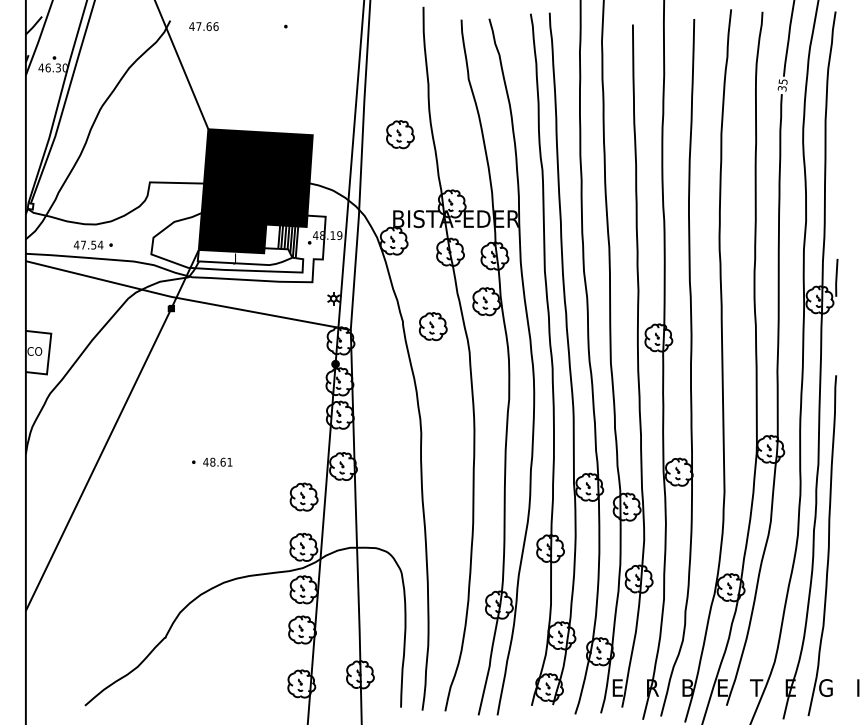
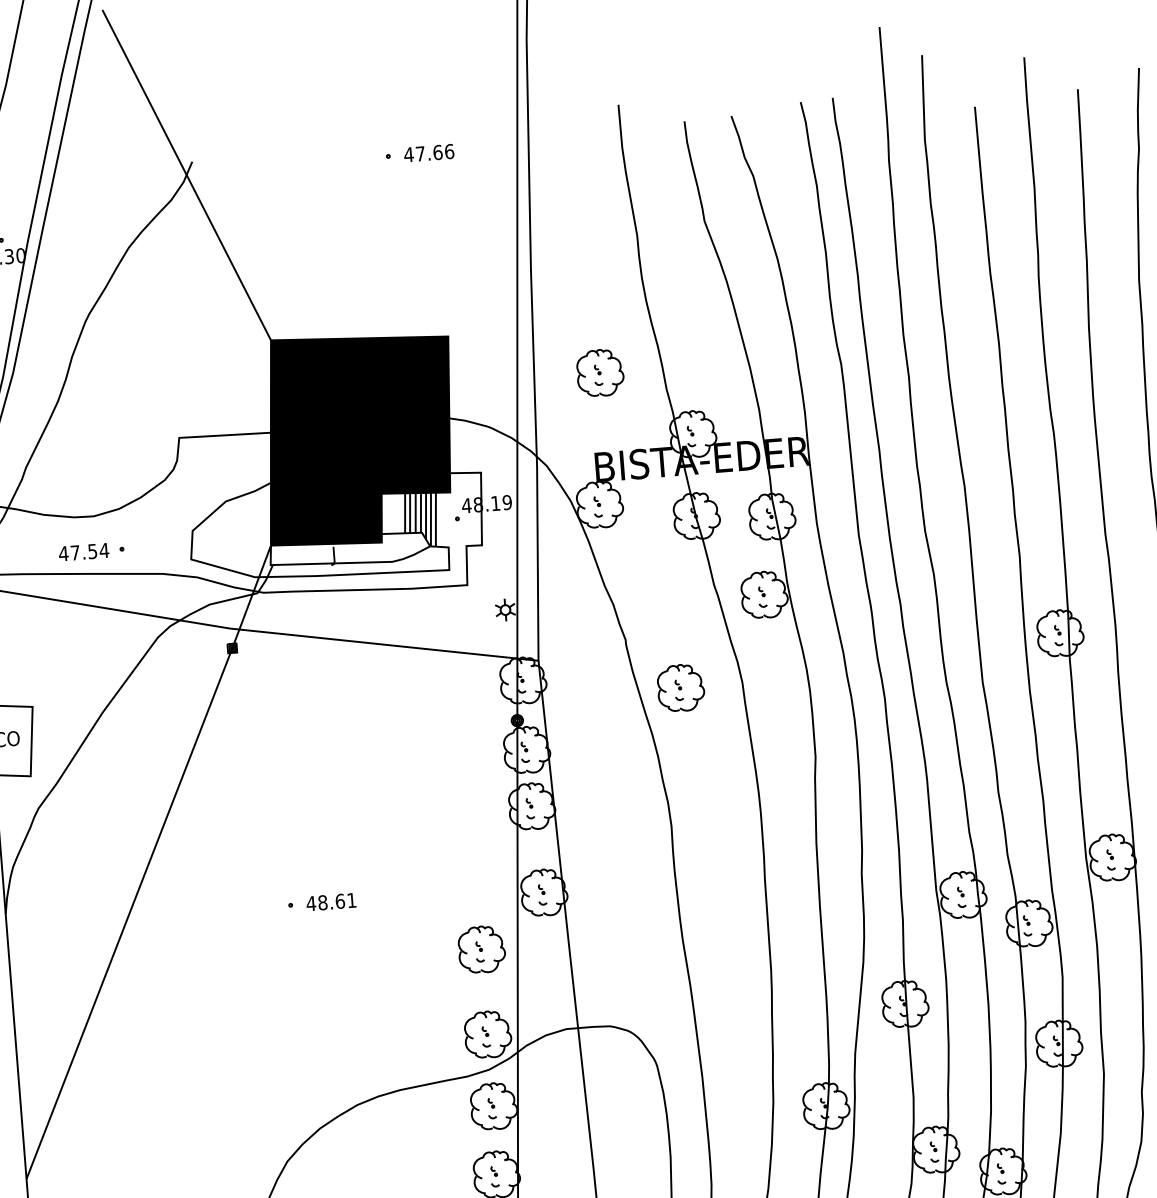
text: (203, 26) -> (428, 153), moved
part: (400, 134) -> (600, 372), moved
part: (432, 326) -> (679, 687), moved

